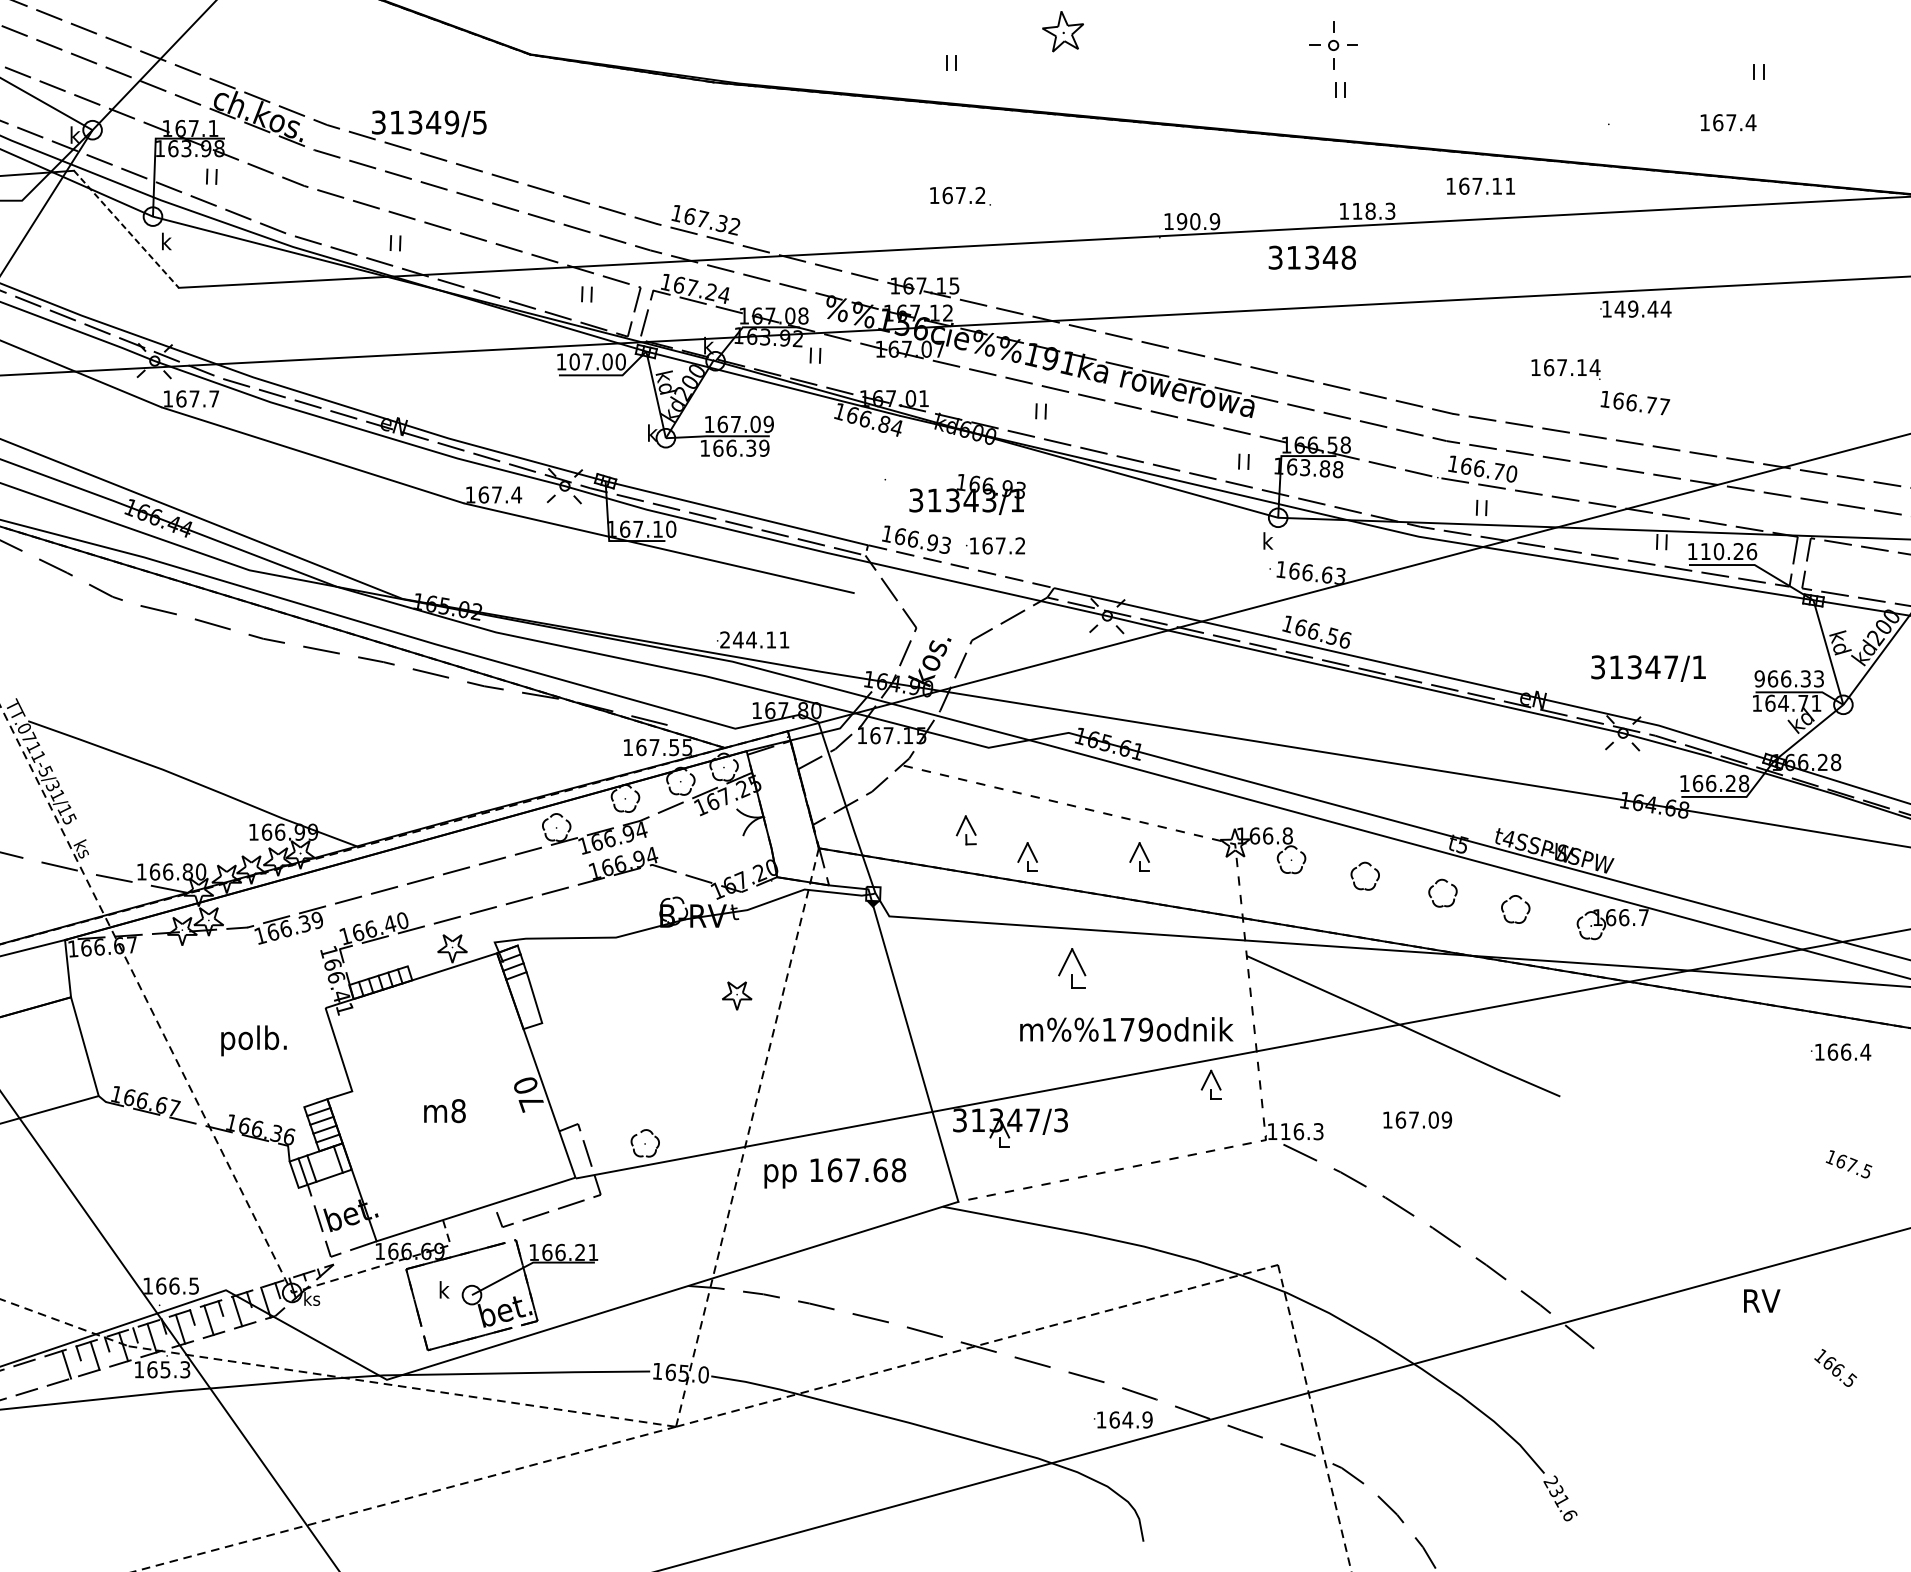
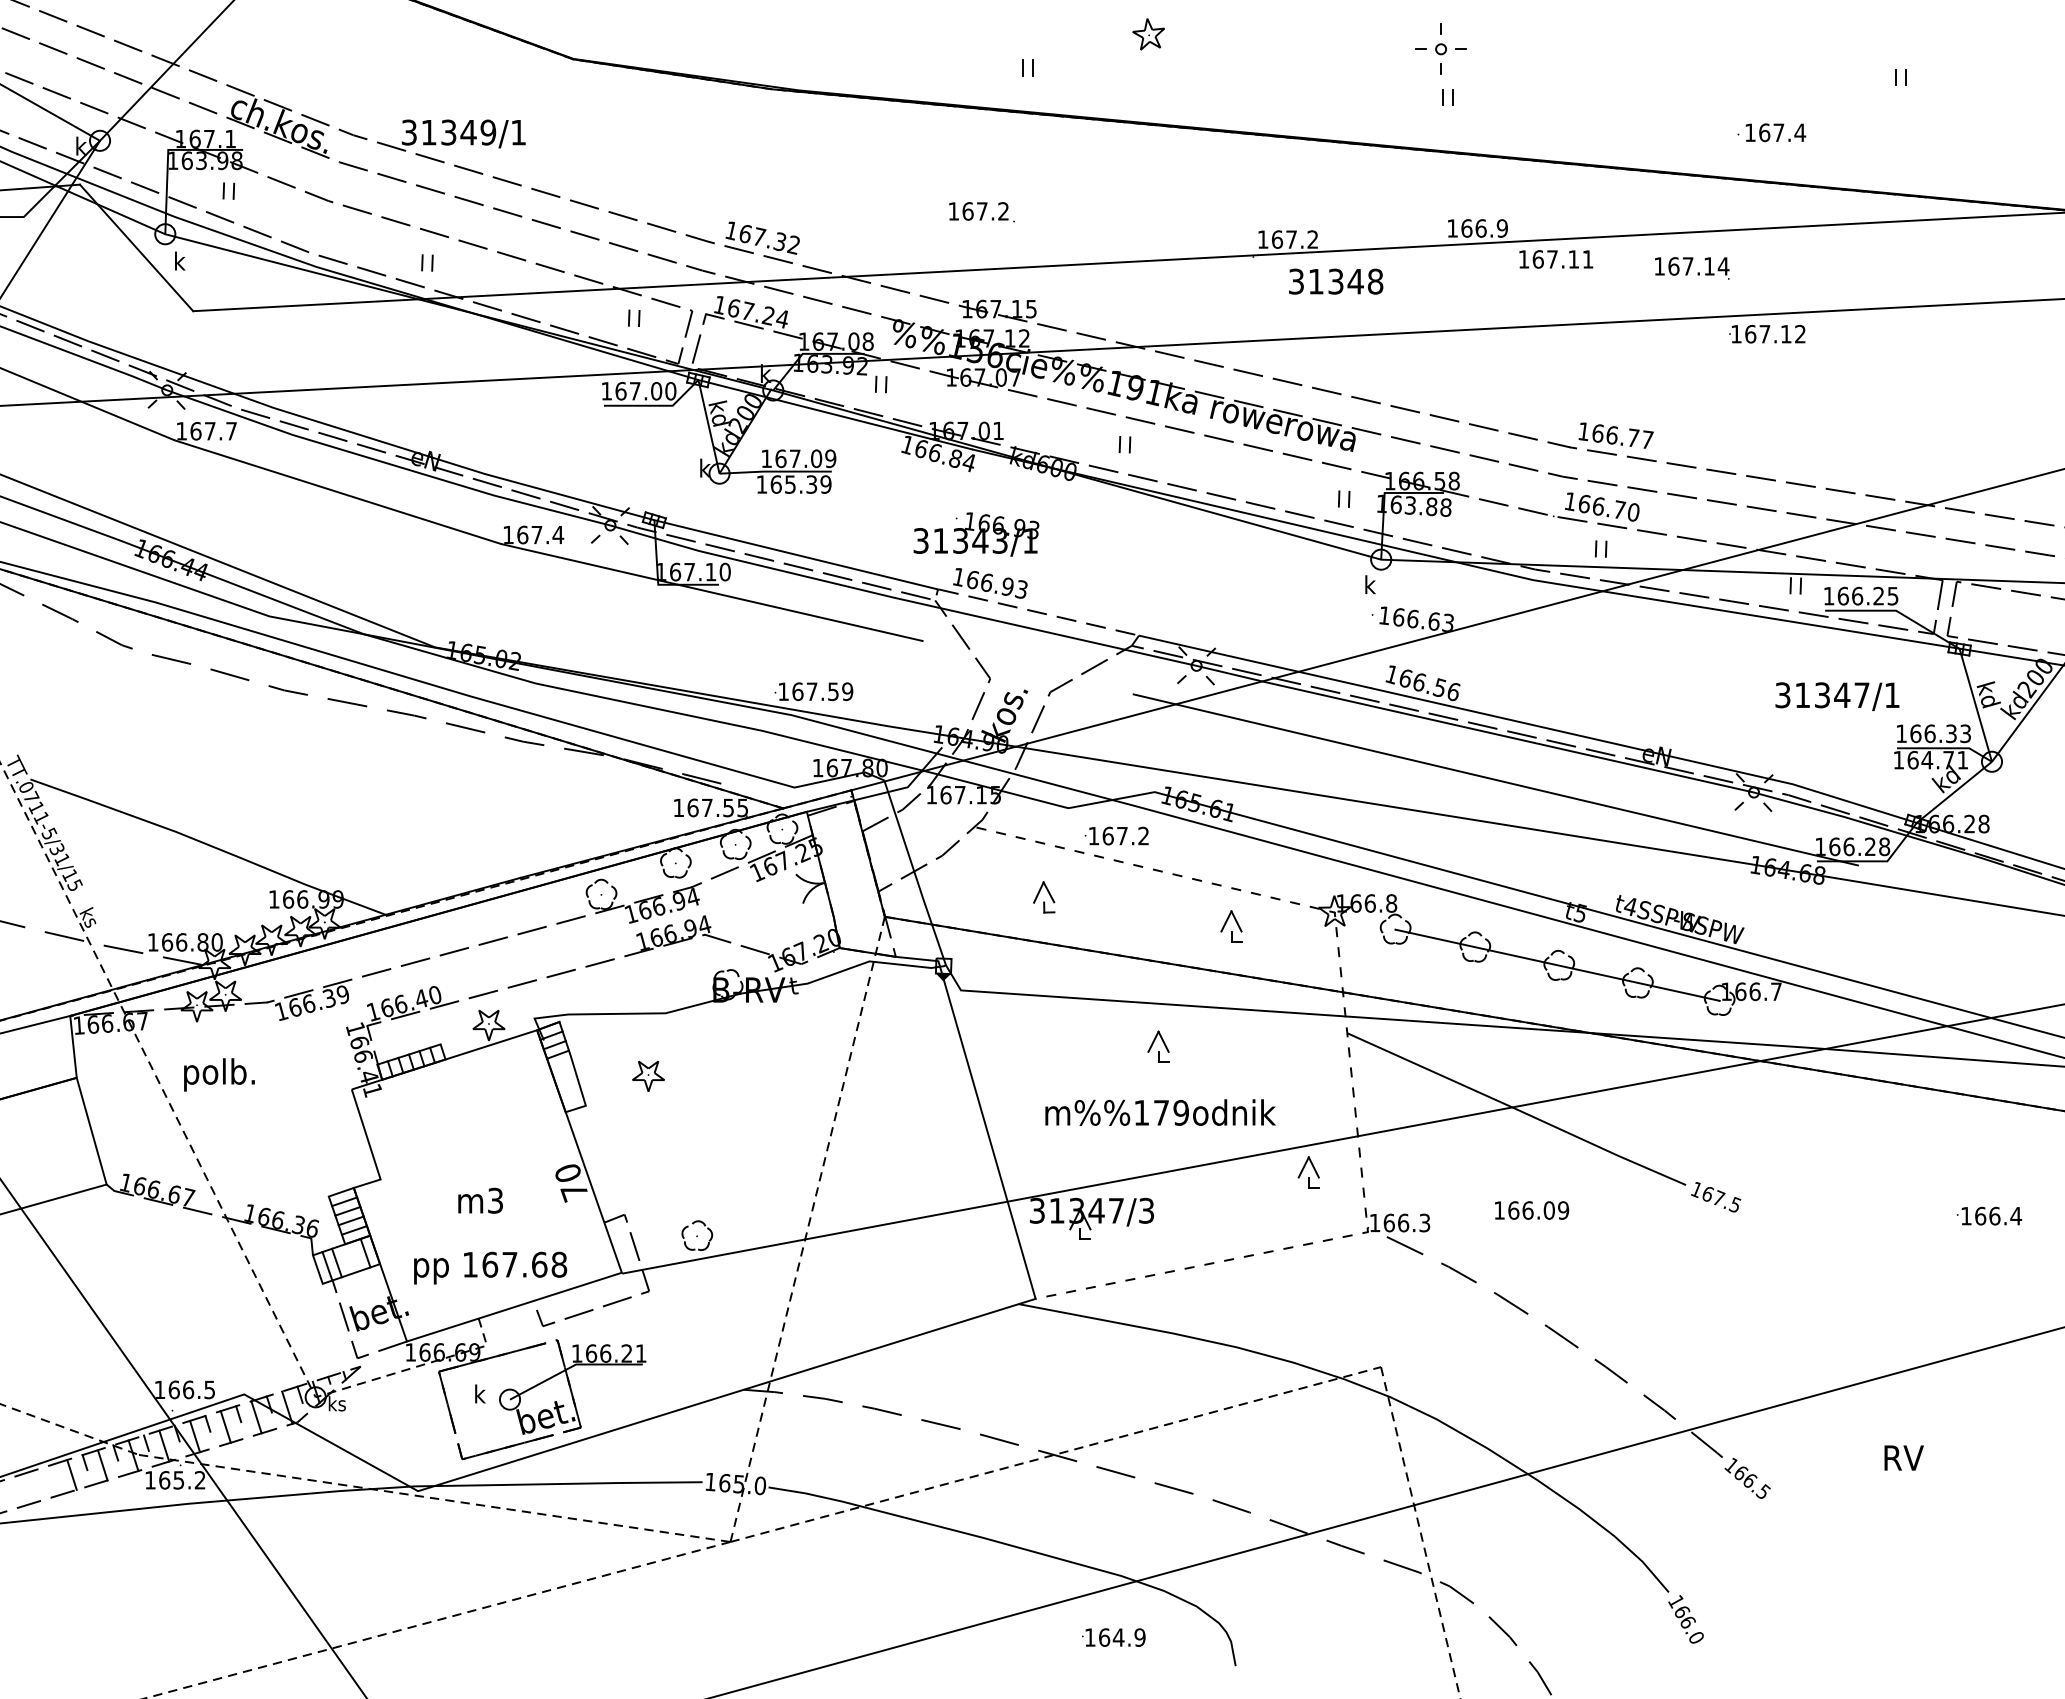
part: (1062, 31) -> (1148, 34), size x0.71
text: (479, 122) -> (518, 132), 31349/5 -> 31349/1
text: (1728, 122) -> (1775, 132), moved
text: (1481, 186) -> (1556, 259), moved
text: (960, 196) -> (981, 212), moved
text: (1373, 211) -> (1484, 228), 118.3 -> 166.9
text: (1197, 221) -> (1294, 239), 190.9 -> 167.2
line: (126, 228) -> (136, 247), dashed -> solid
text: (1312, 257) -> (1336, 281), moved
text: (1643, 308) -> (1775, 333), 149.44 -> 167.12
text: (574, 361) -> (620, 390), 107.00 -> 167.00
text: (1566, 369) -> (1692, 268), moved
text: (1634, 402) -> (1615, 435), moved
text: (731, 448) -> (790, 484), 166.39 -> 165.39
text: (967, 494) -> (976, 534), moved
text: (995, 545) -> (1116, 835), moved
text: (1728, 550) -> (1867, 595), 110.26 -> 166.25
text: (754, 639) -> (815, 691), 244.11 -> 167.59
text: (1648, 668) -> (1837, 696), moved
text: (1759, 678) -> (1901, 733), 966.33 -> 166.33
line: (1383, 721) -> (1495, 779), added
part: (1027, 857) -> (1110, 926), removed
line: (1441, 892) -> (1557, 964), added
part: (1072, 968) -> (1158, 1046), size x0.71
part: (737, 995) -> (648, 1075), moved
text: (1126, 1029) -> (1160, 1112), moved
text: (254, 1040) -> (219, 1074), moved
text: (1841, 1051) -> (1989, 1215), moved
text: (458, 1110) -> (495, 1200), m8 -> m3
text: (1413, 1120) -> (1527, 1210), 167.09 -> 166.09
text: (1284, 1131) -> (1388, 1222), 116.3 -> 166.3
text: (1849, 1164) -> (1716, 1197), moved
text: (835, 1172) -> (490, 1267), moved
text: (1761, 1300) -> (1903, 1457), moved
text: (1835, 1367) -> (1747, 1477), moved
text: (185, 1369) -> (200, 1480), 165.3 -> 165.2
text: (1122, 1419) -> (1113, 1637), moved
text: (1559, 1498) -> (1685, 1619), 231.6 -> 166.0

